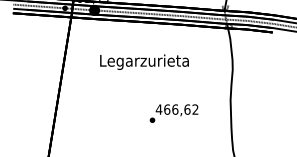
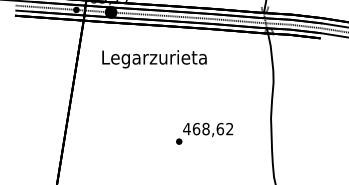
text: (144, 61) -> (154, 58), moved
text: (175, 109) -> (206, 128), 466,62 -> 468,62

